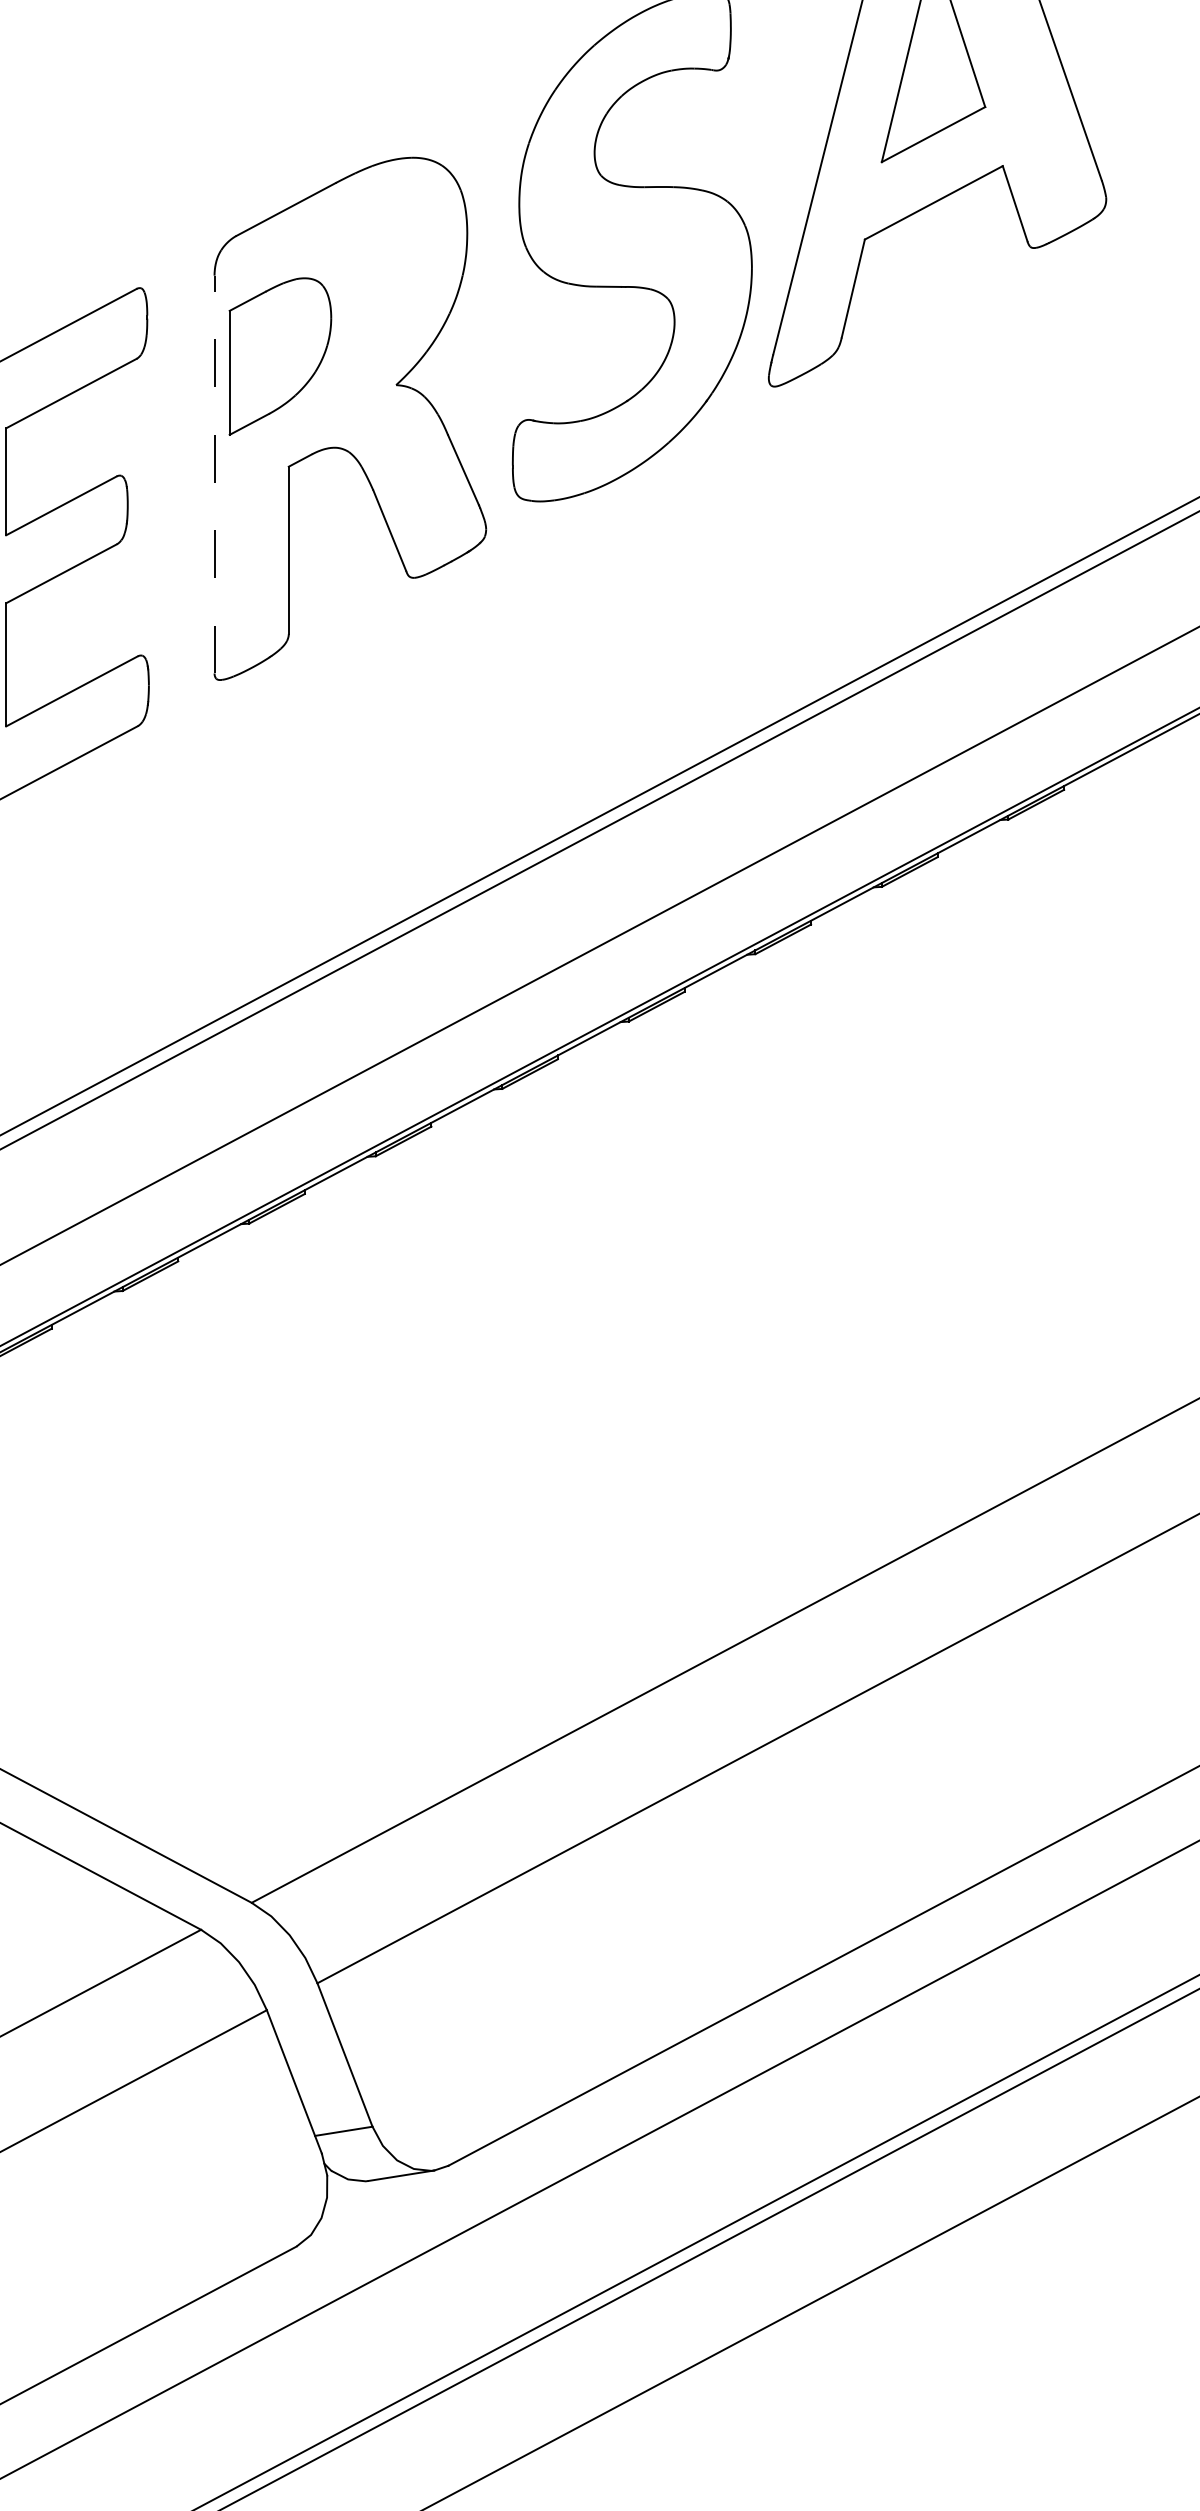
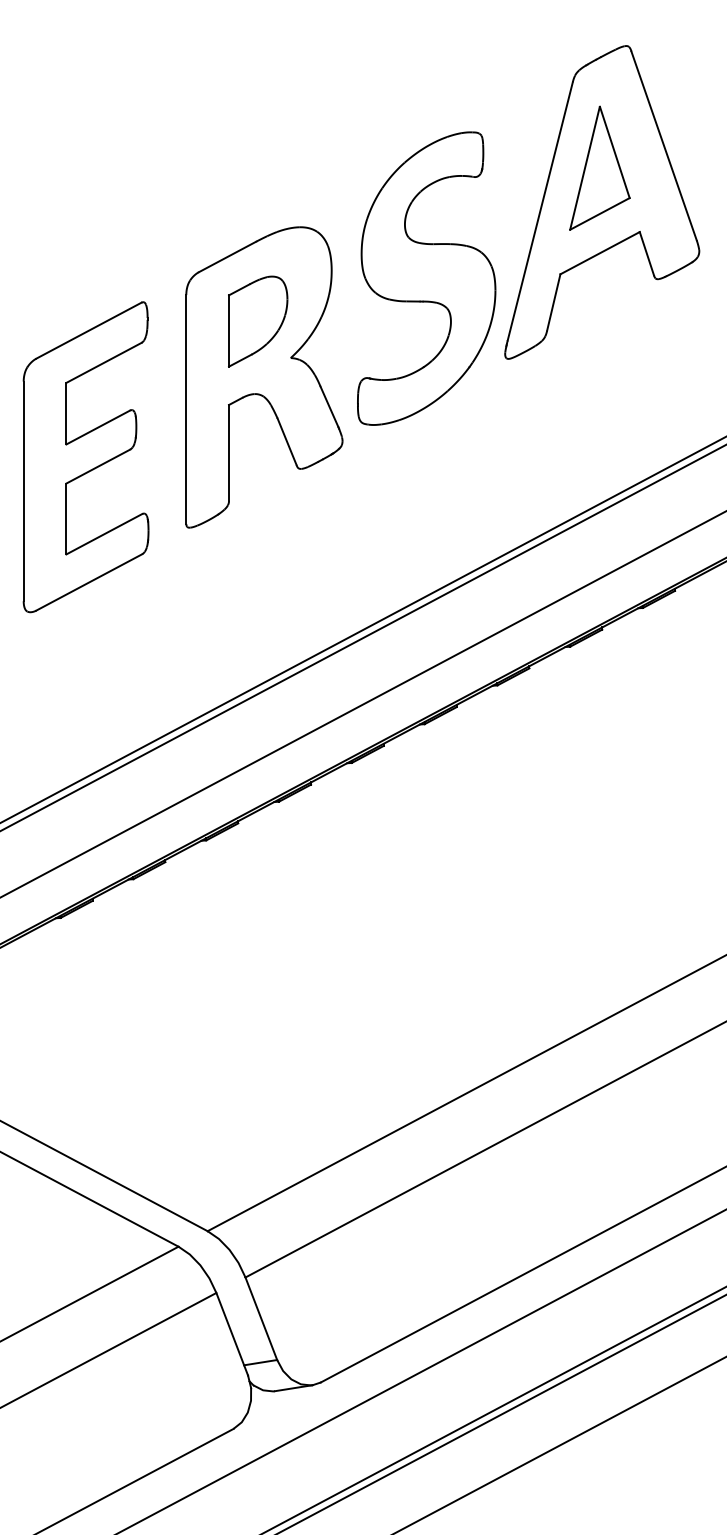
part: (280, 356) -> (258, 321), moved
line: (214, 474) -> (186, 409), dashed -> solid

